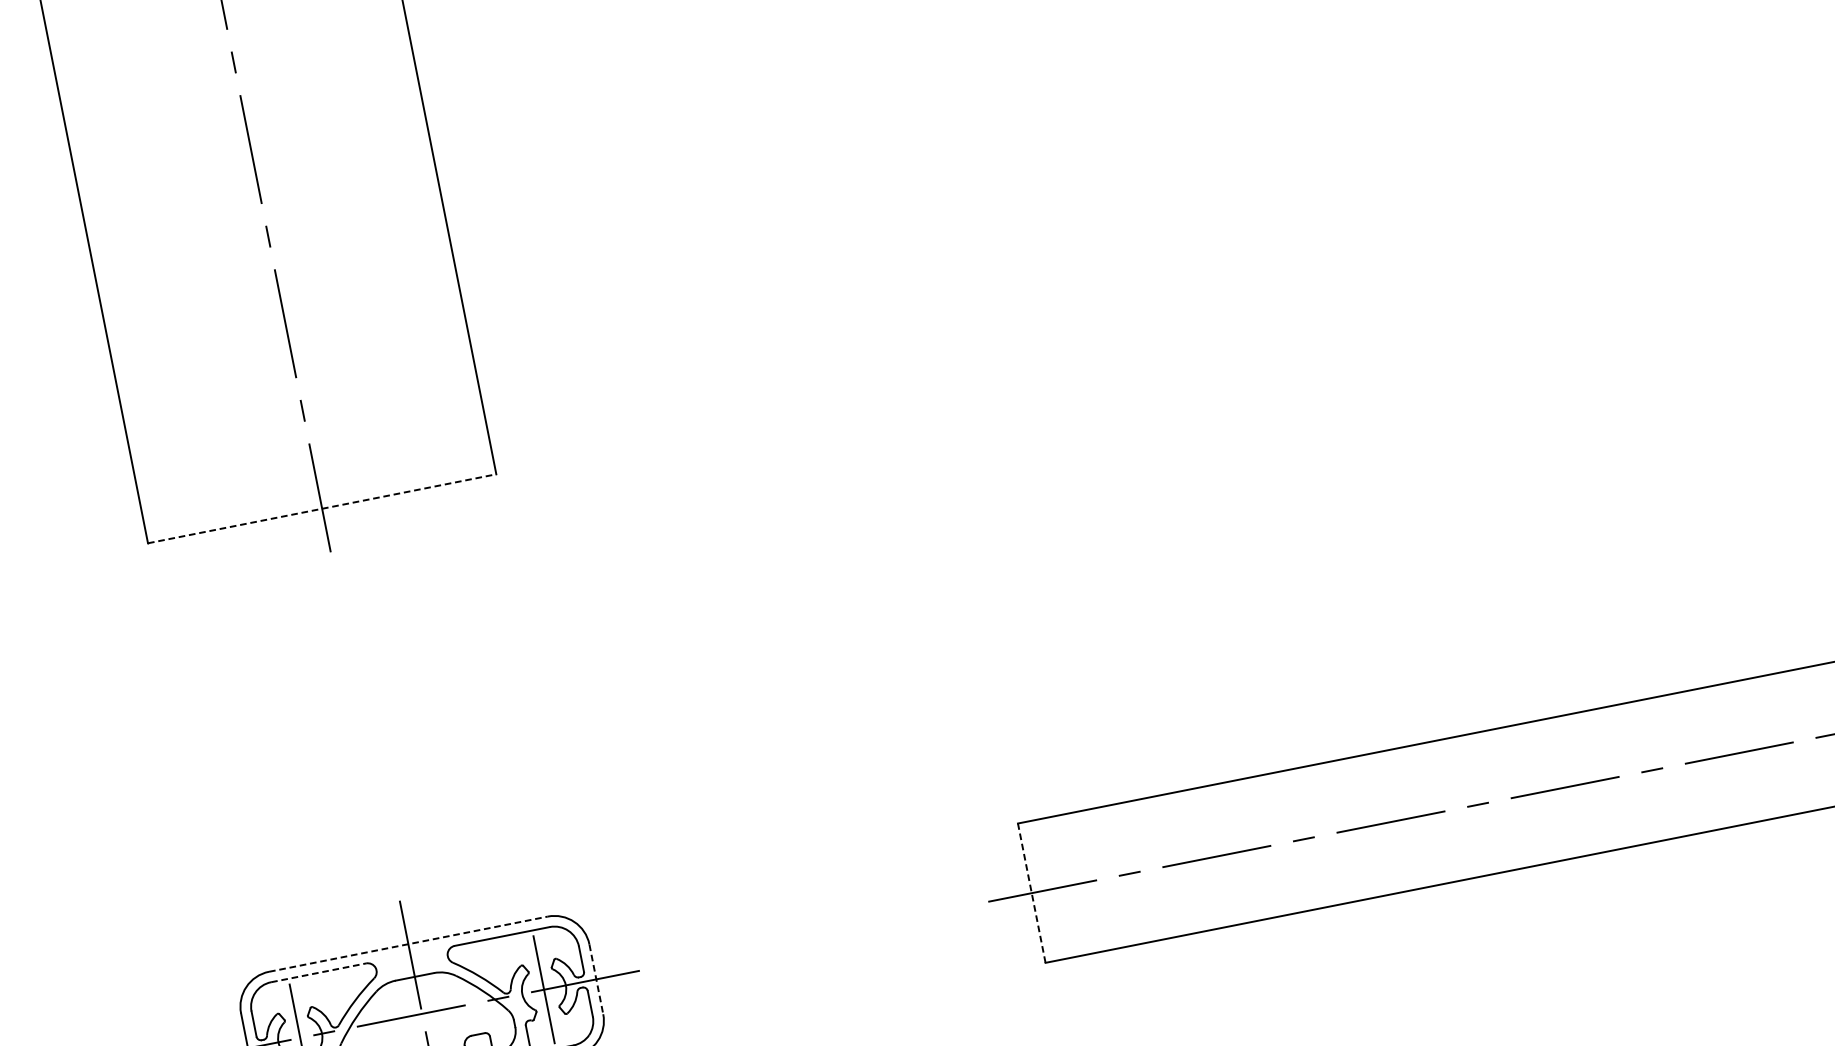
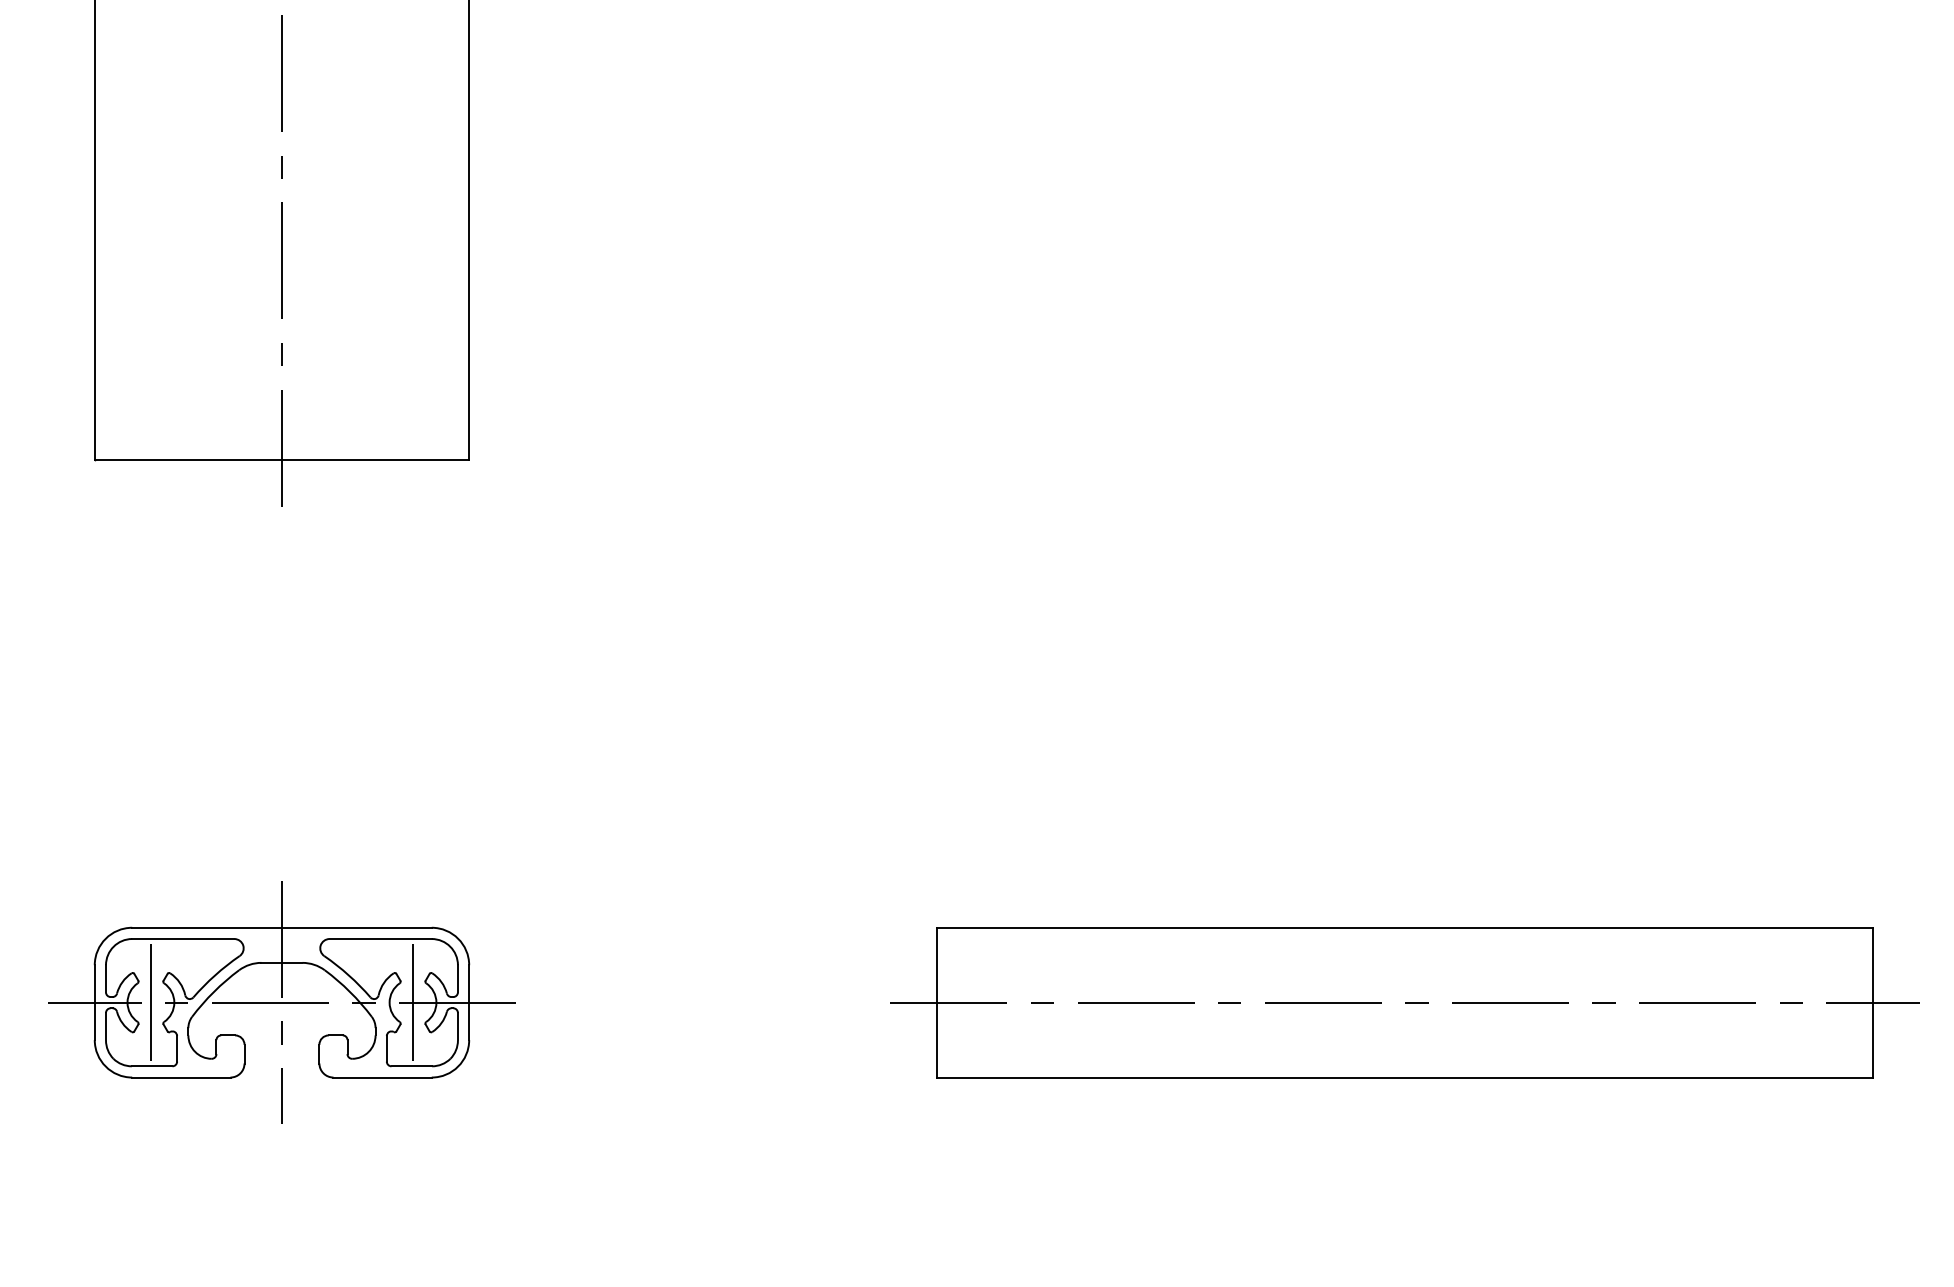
line: (322, 508) -> (282, 459), dashed -> solid
line: (1032, 892) -> (937, 1002), dashed -> solid
line: (407, 944) -> (281, 927), dashed -> solid
line: (318, 973) -> (183, 939), dashed -> solid
line: (596, 980) -> (469, 1003), dashed -> solid

